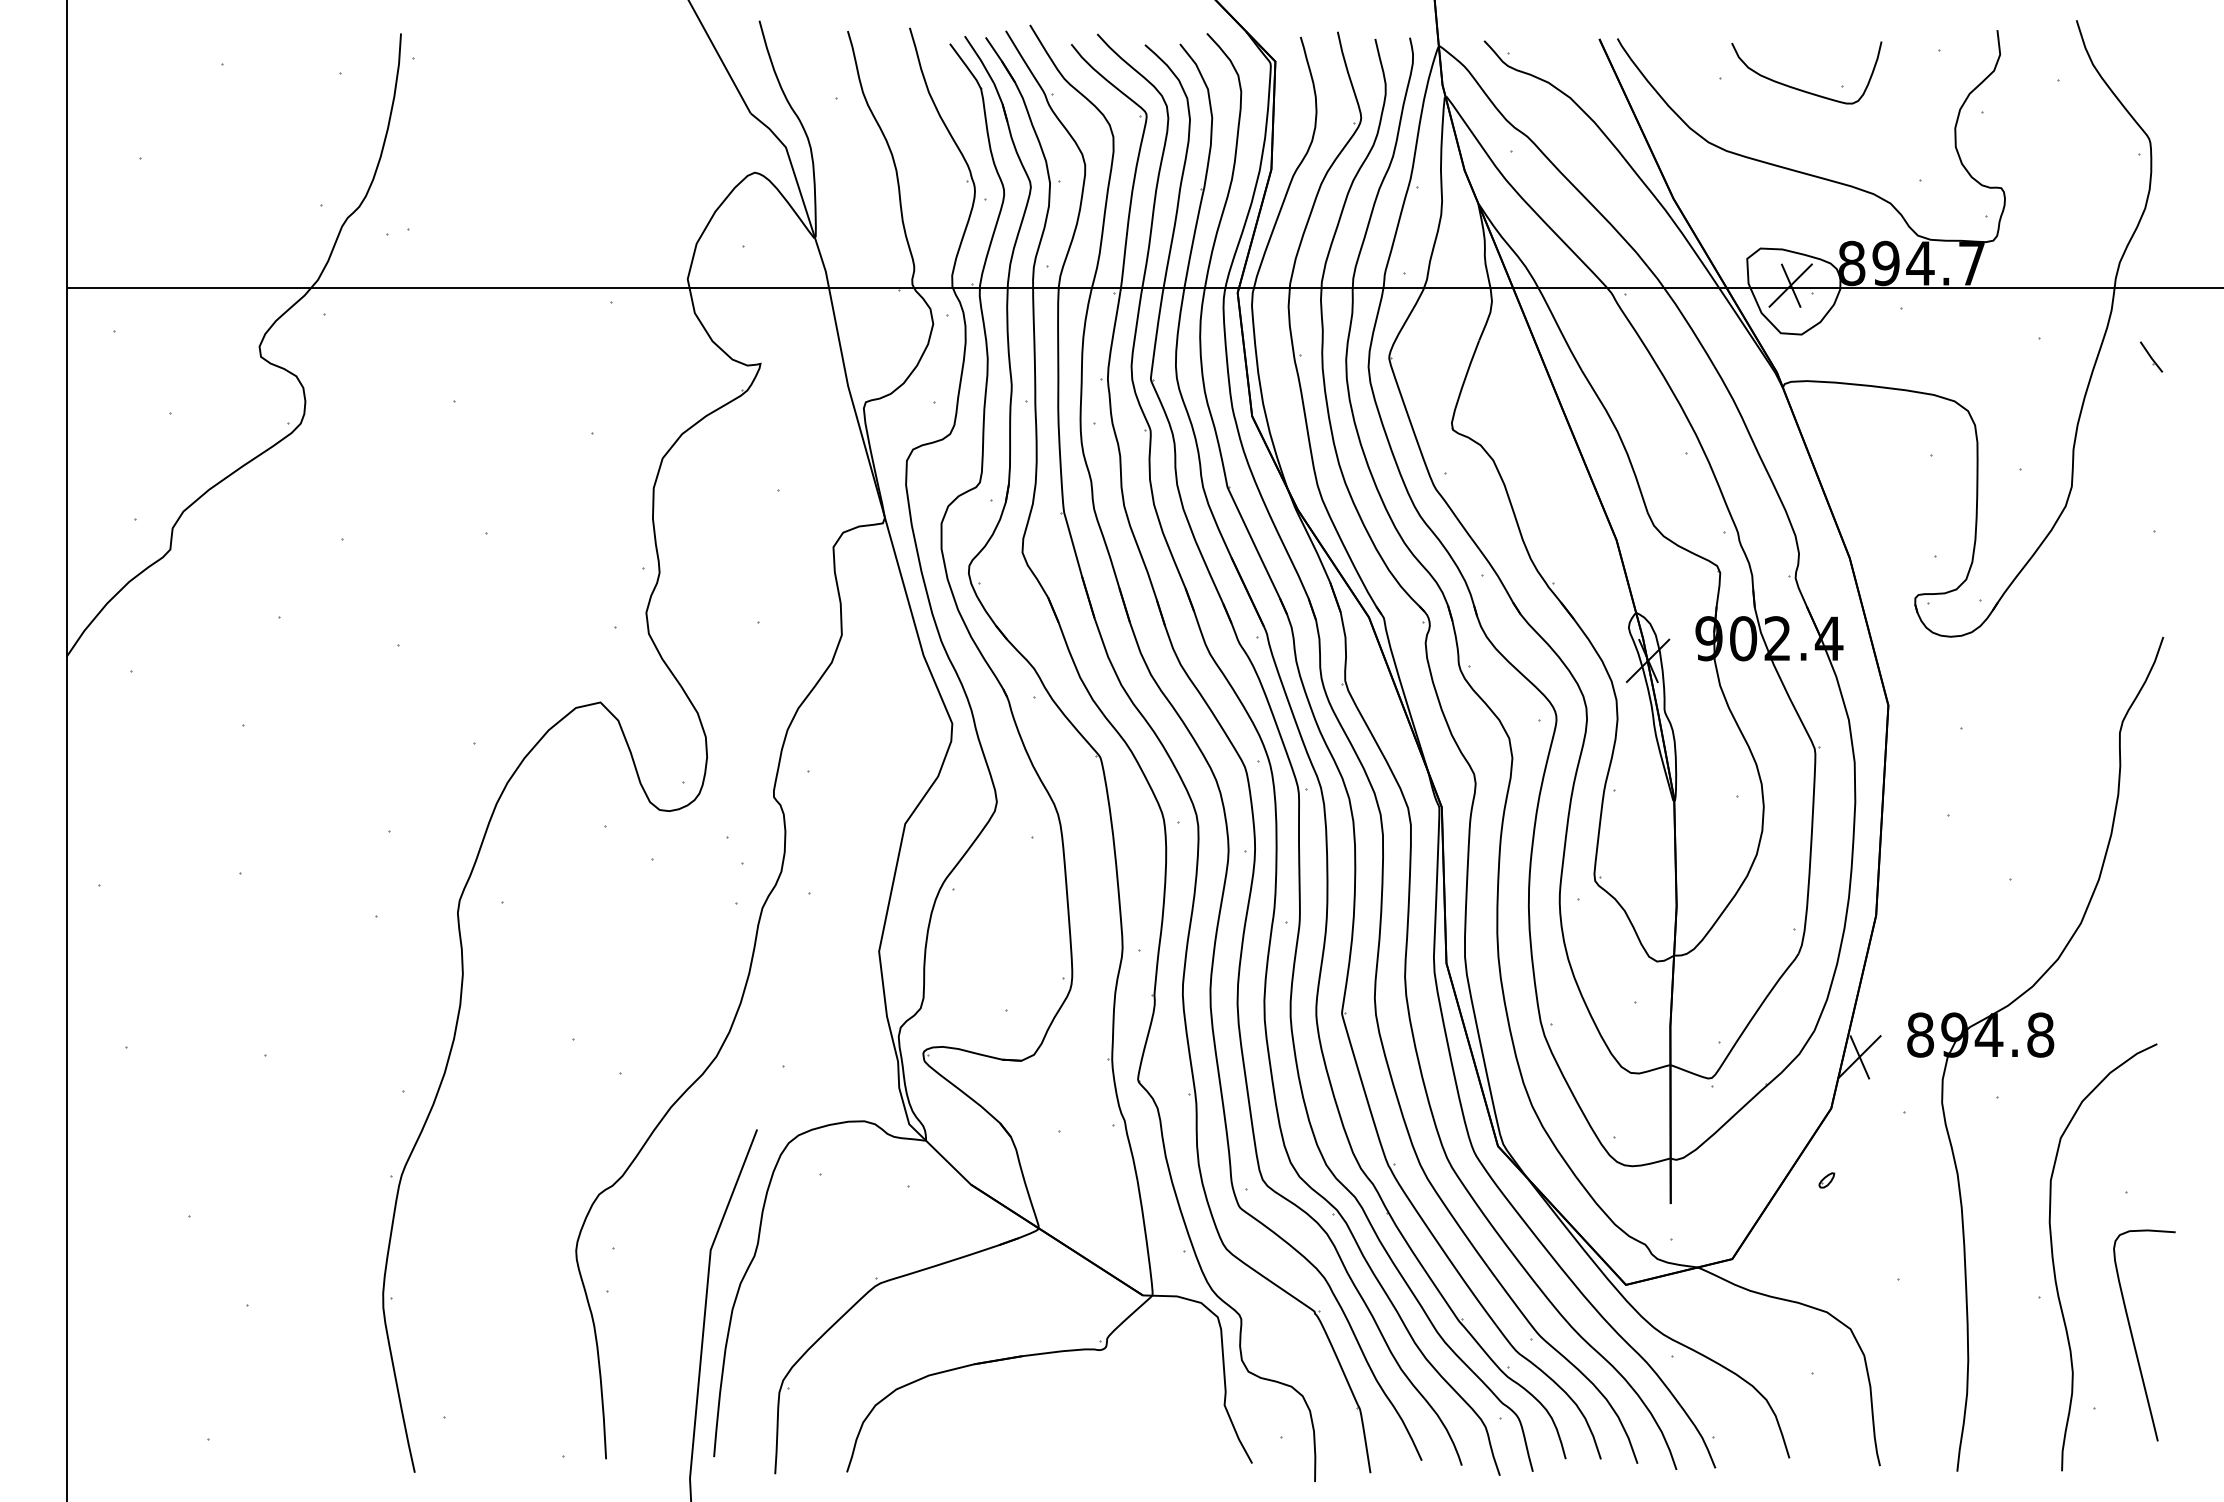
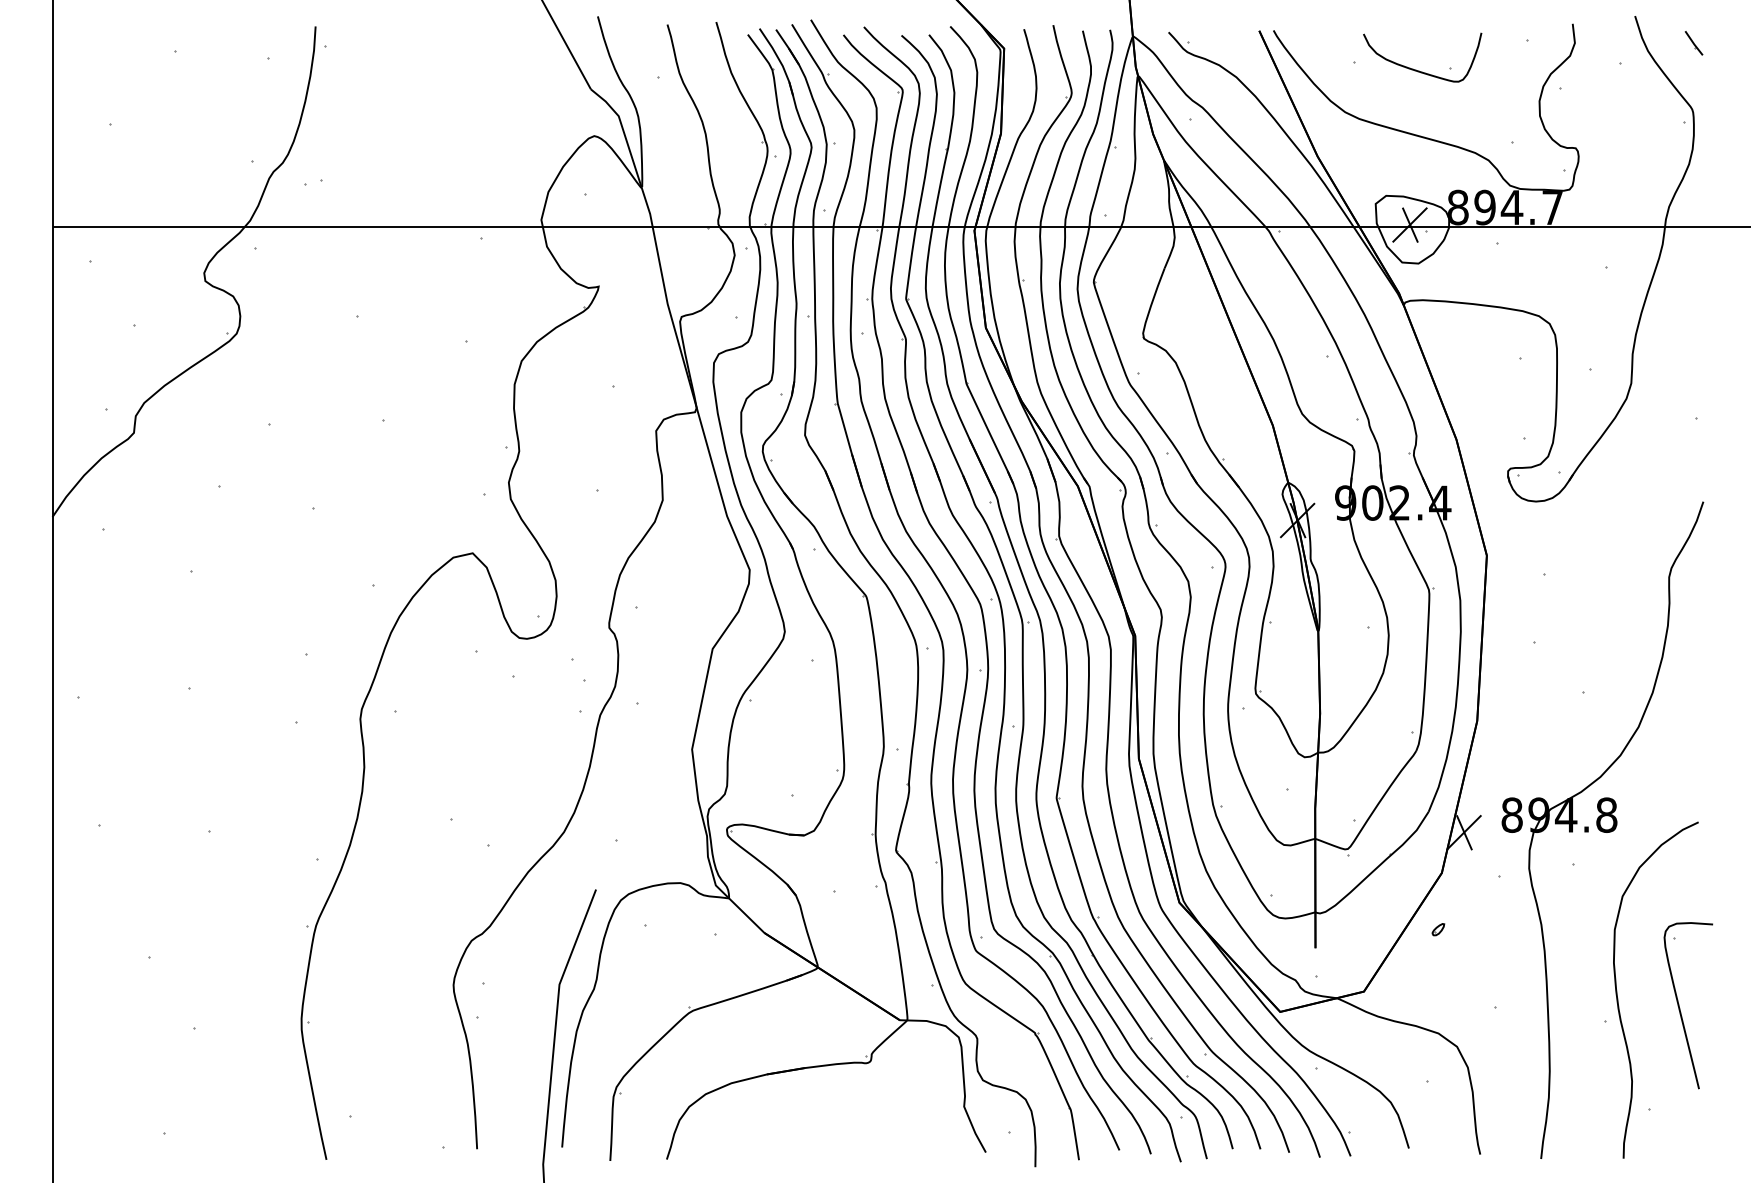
part: (2150, 357) -> (1693, 43), moved
curve: (2134, 1338) -> (1680, 1008), moved

